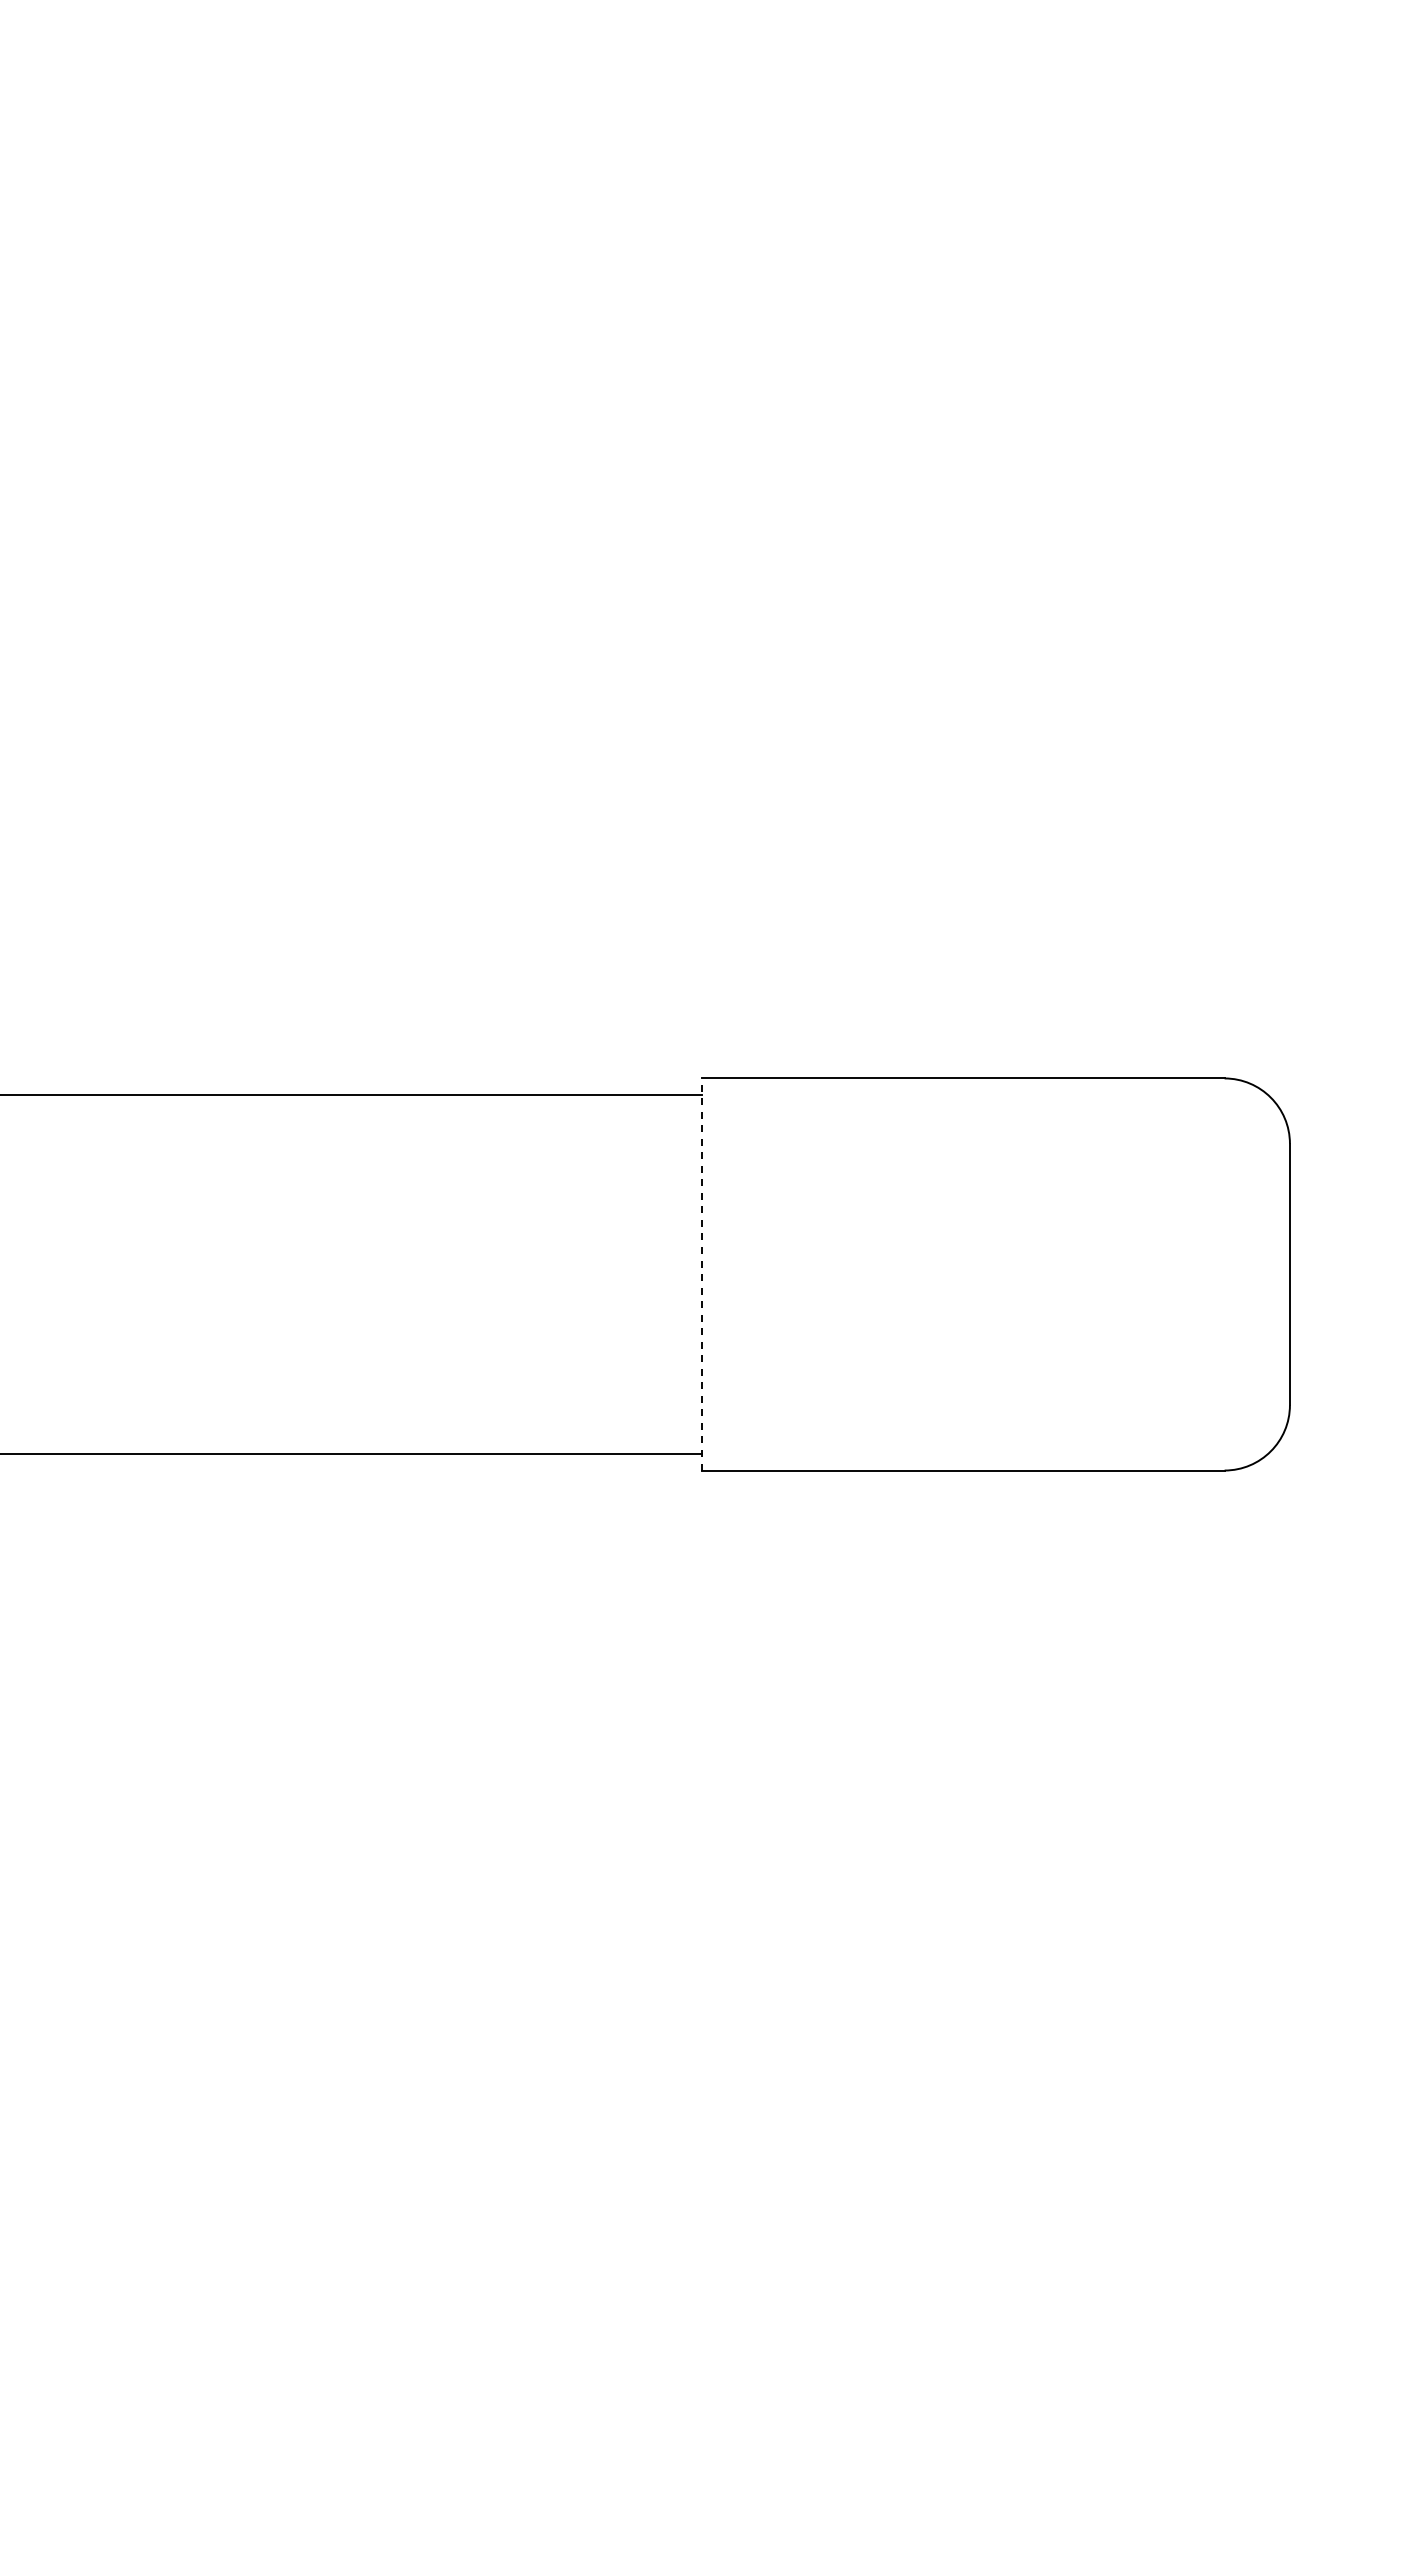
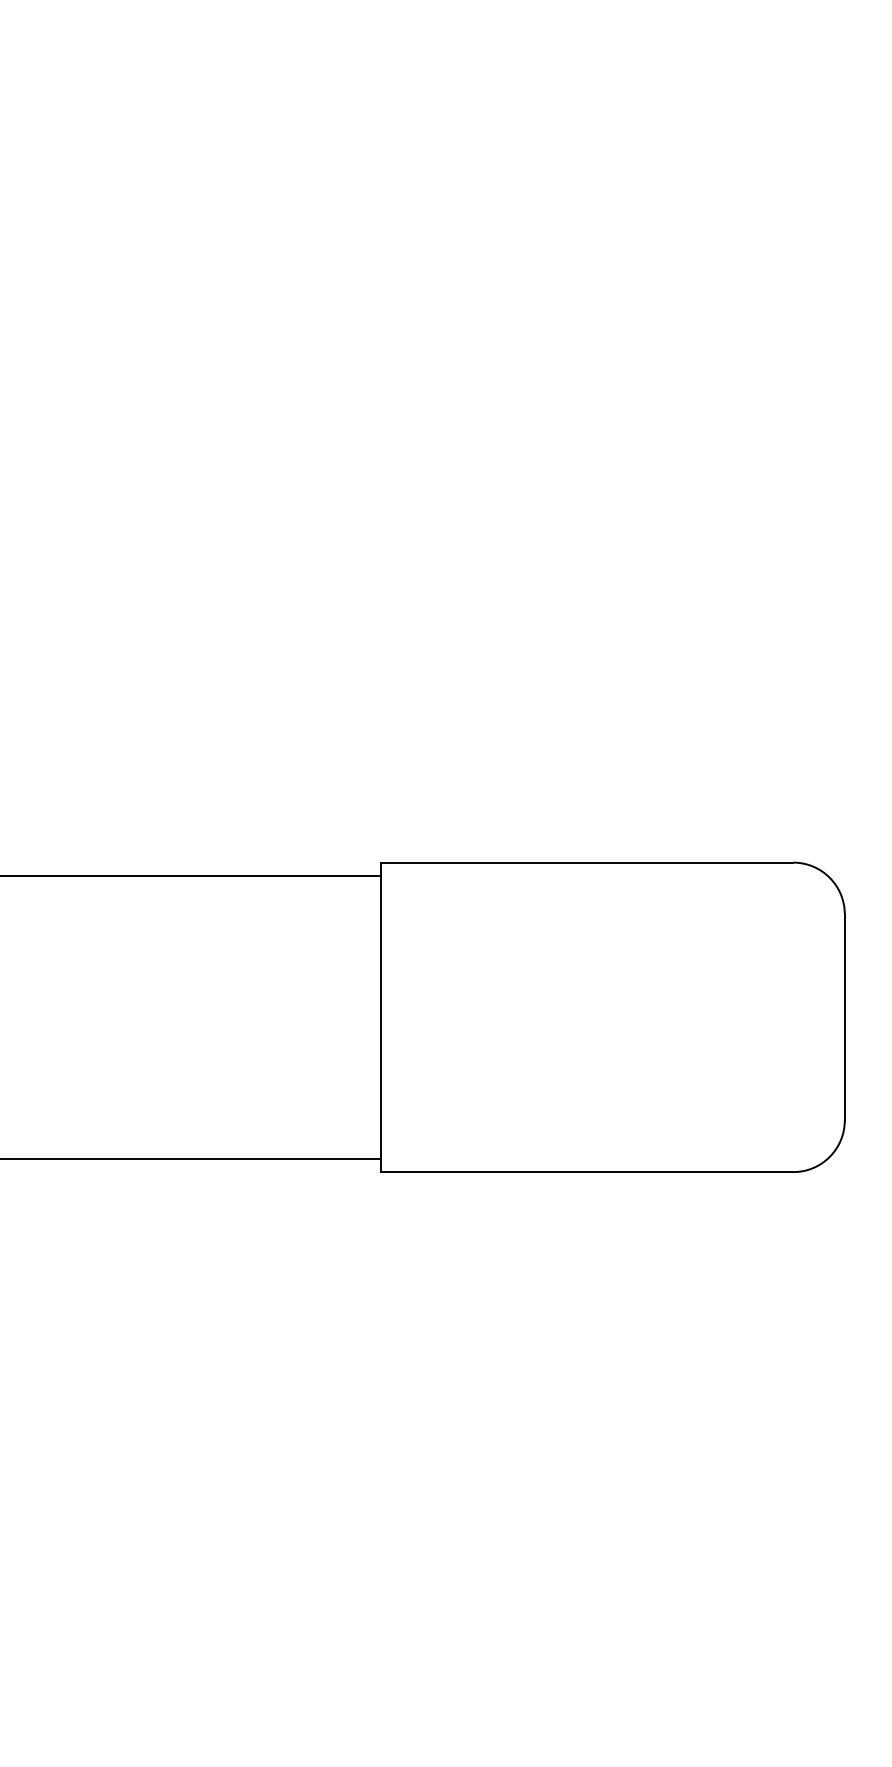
line: (701, 1274) -> (380, 1017), dashed -> solid

